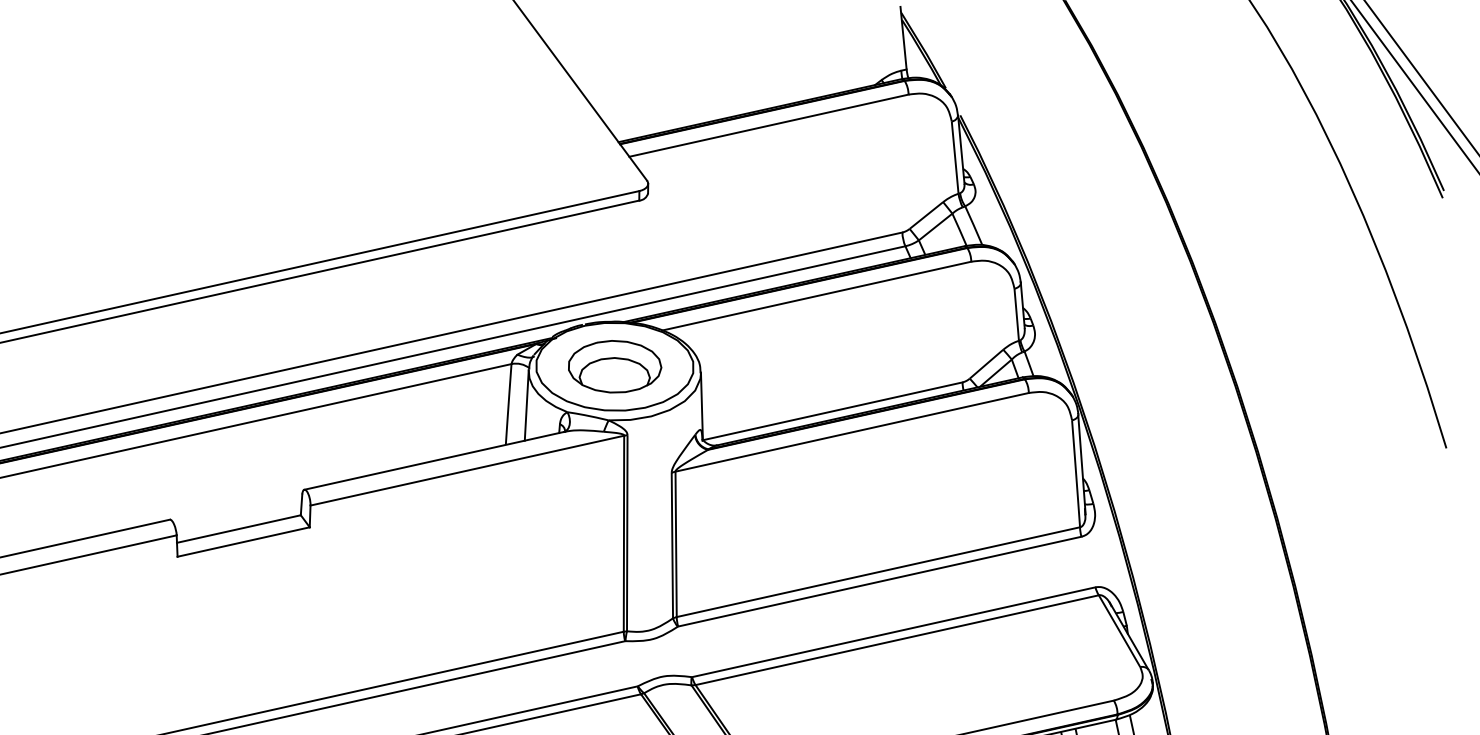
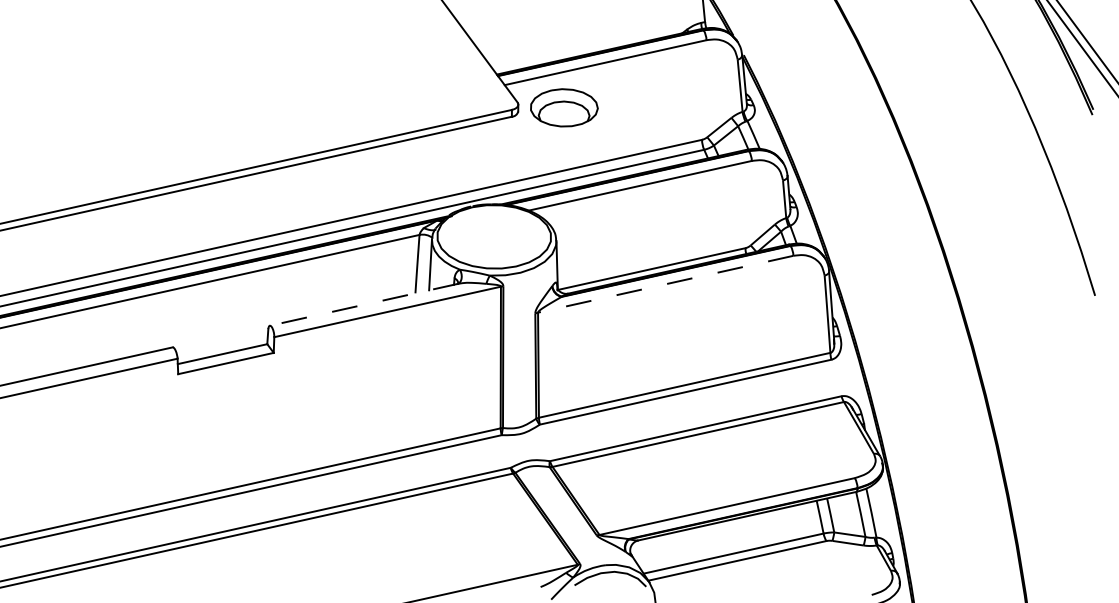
part: (615, 366) -> (564, 107), moved
line: (851, 432) -> (665, 284), solid -> dashed
line: (435, 460) -> (364, 304), solid -> dashed

